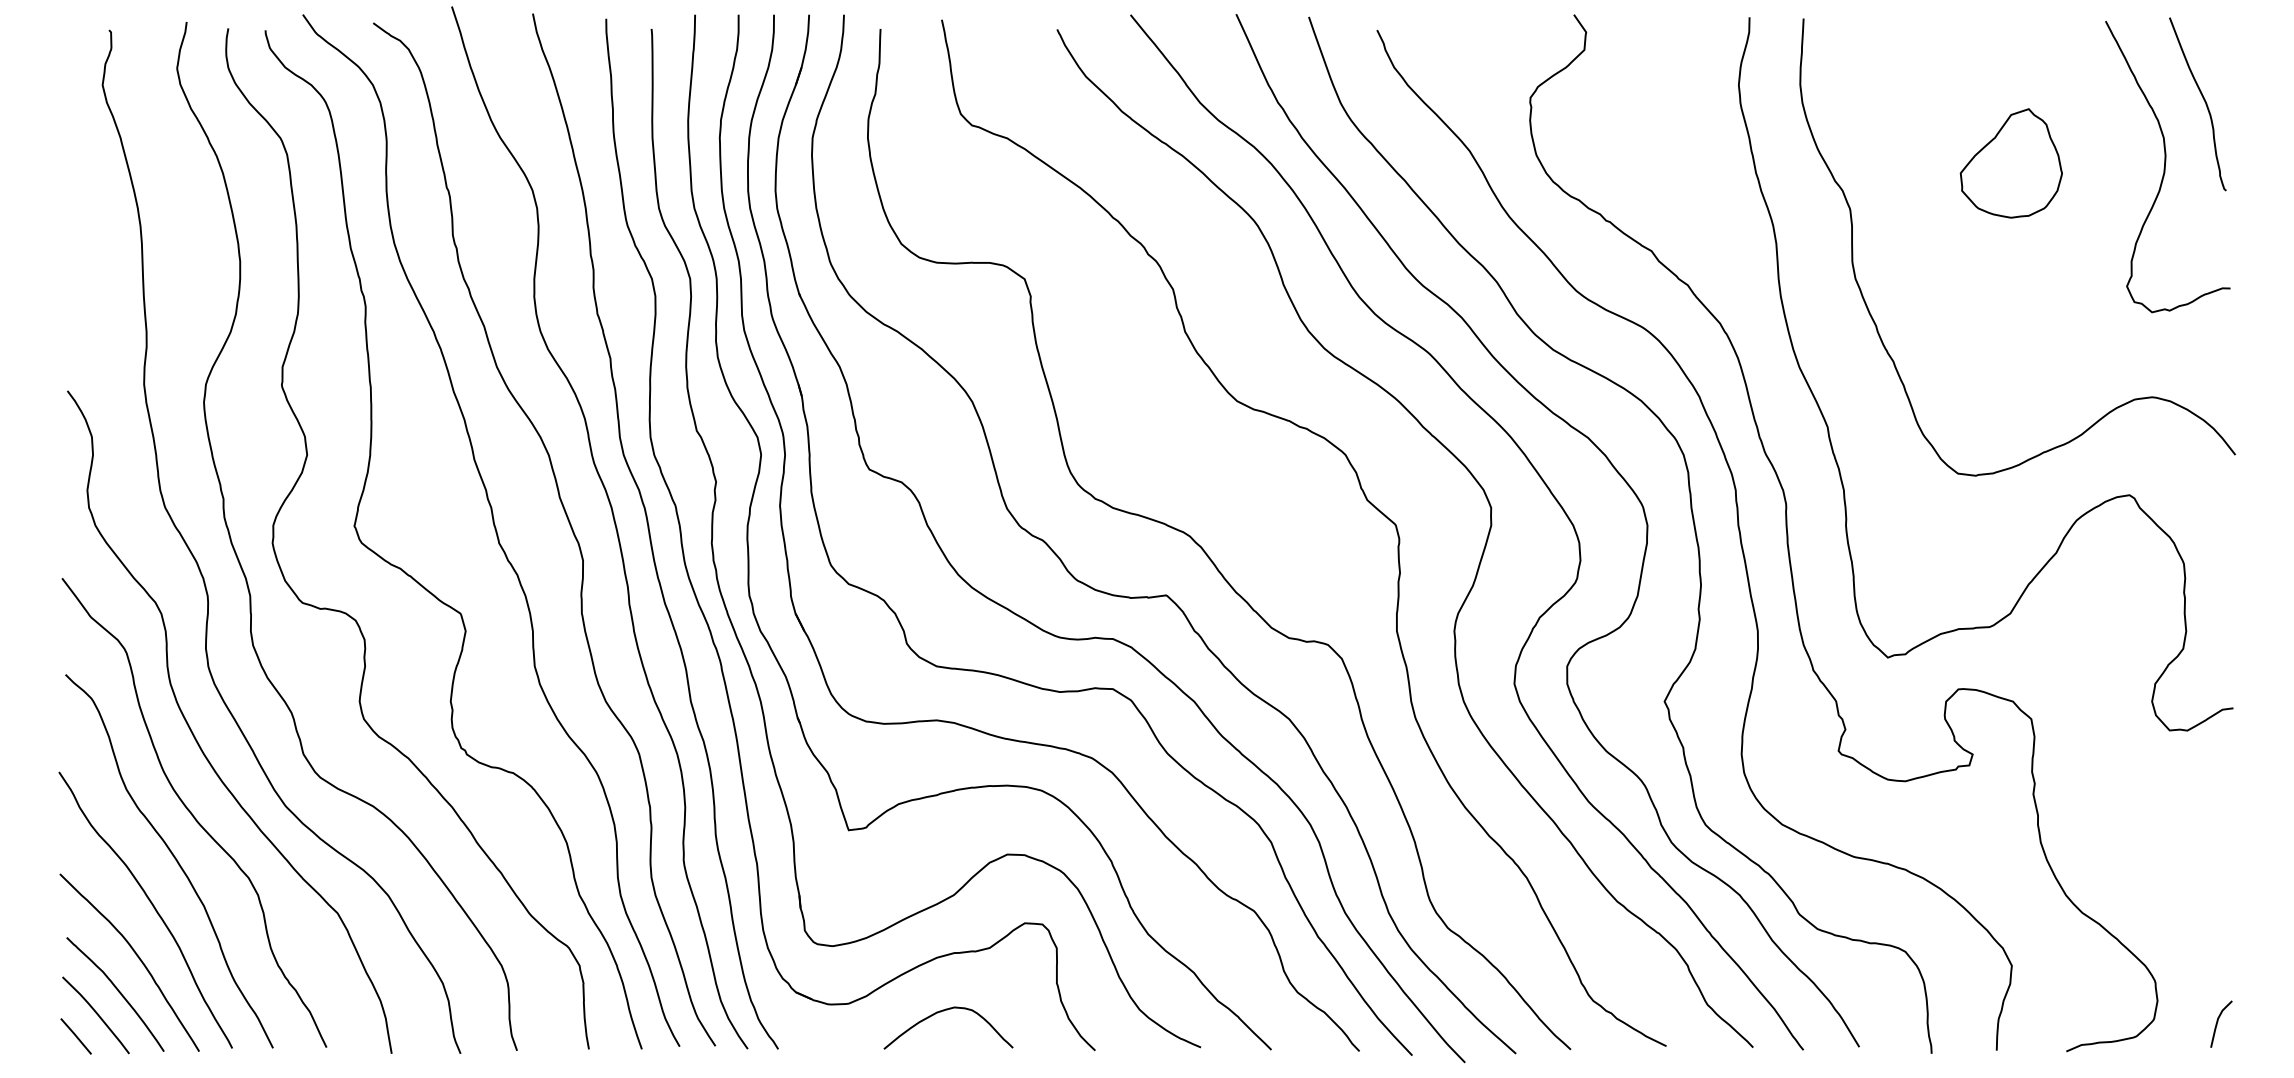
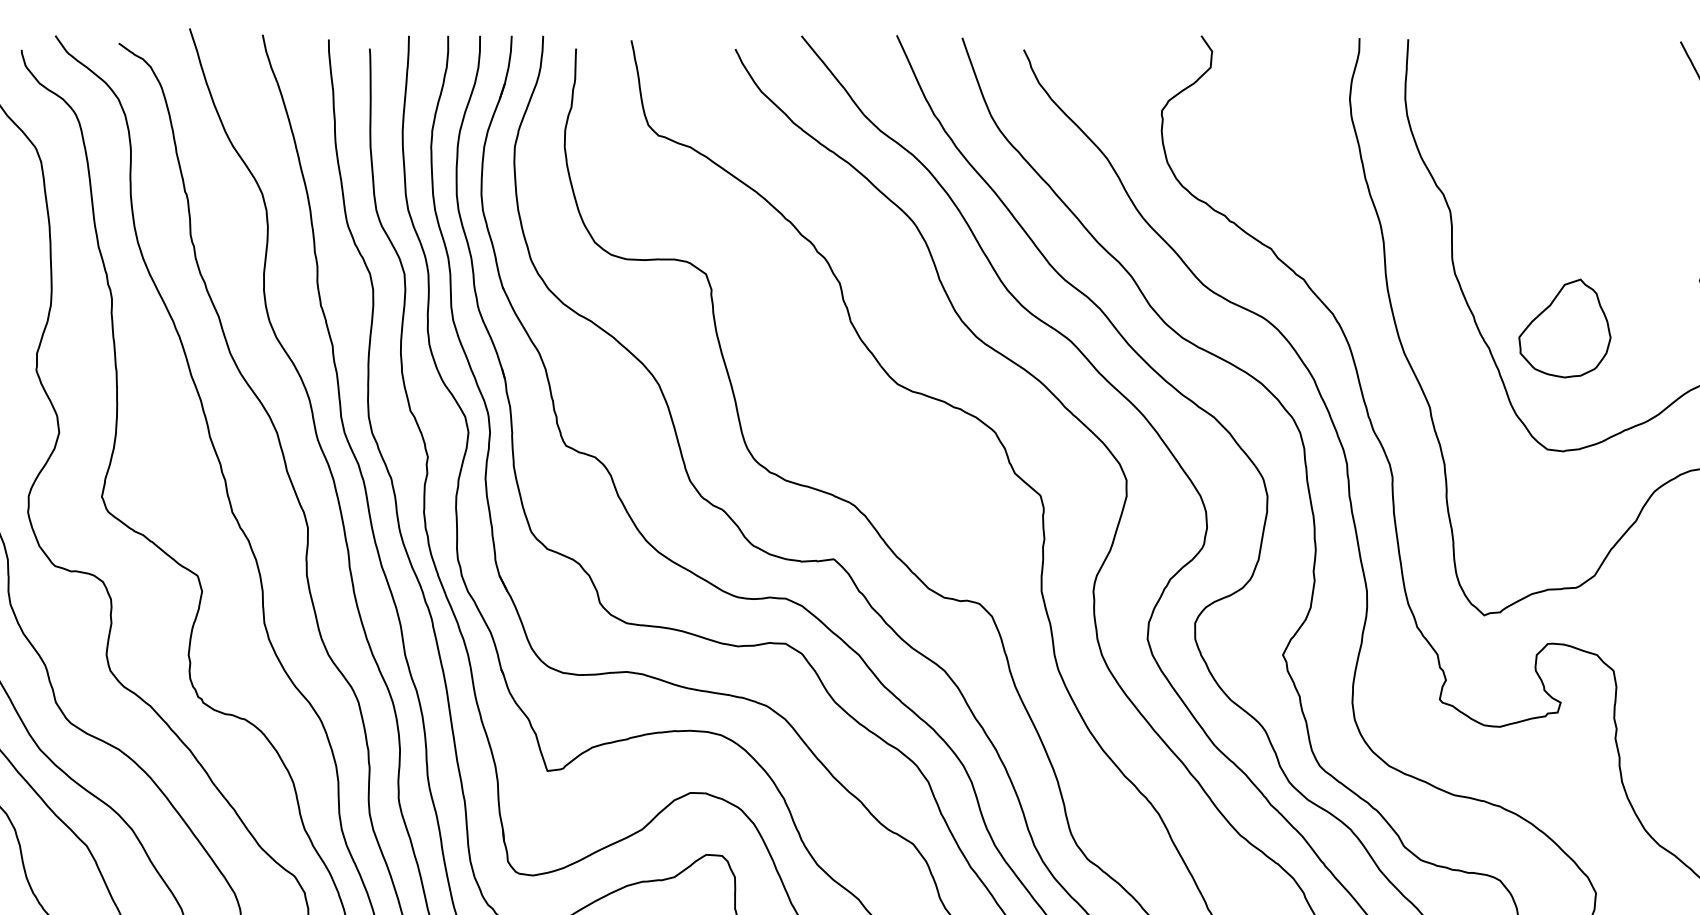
part: (2010, 163) -> (1564, 328), moved

